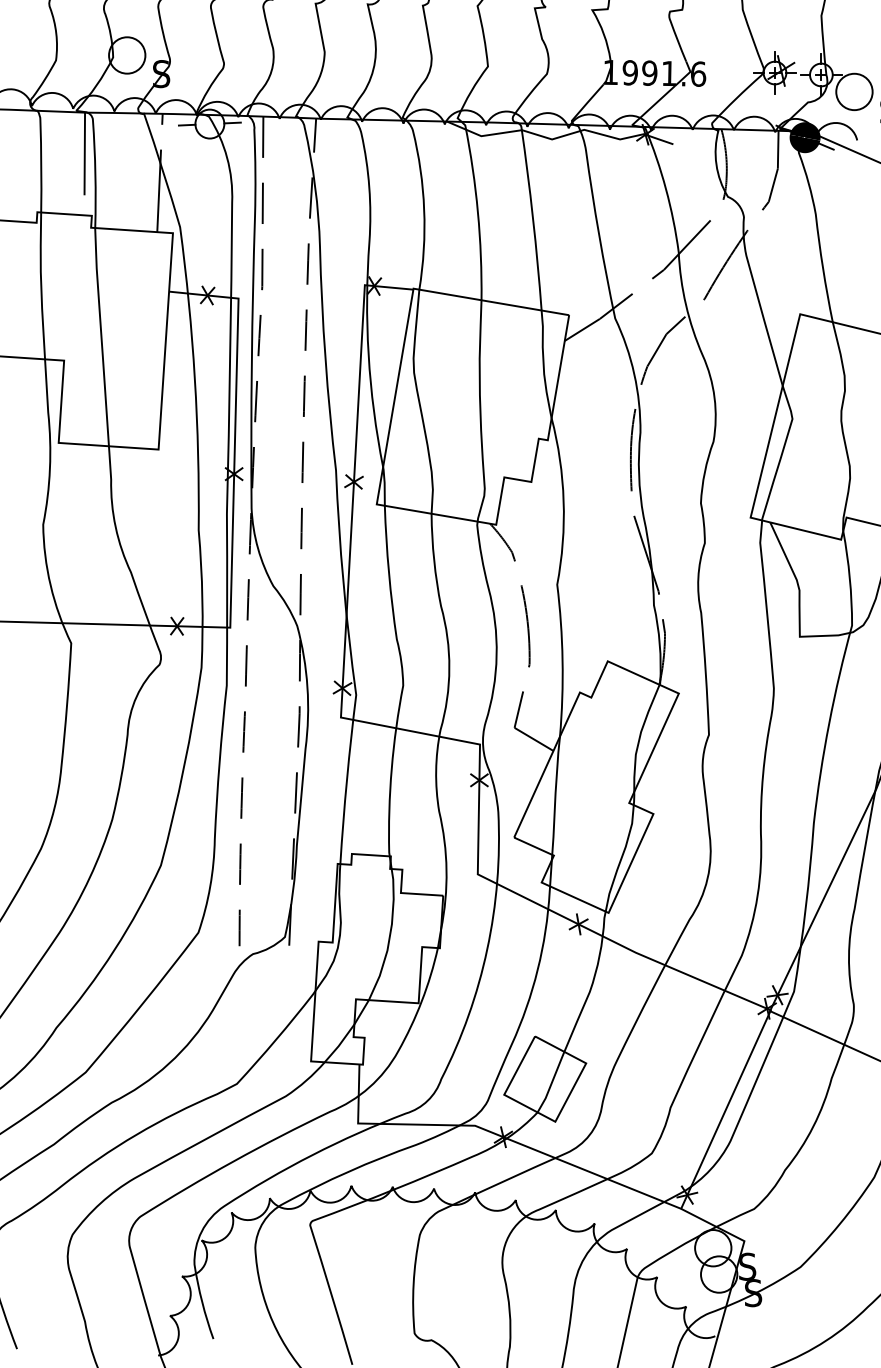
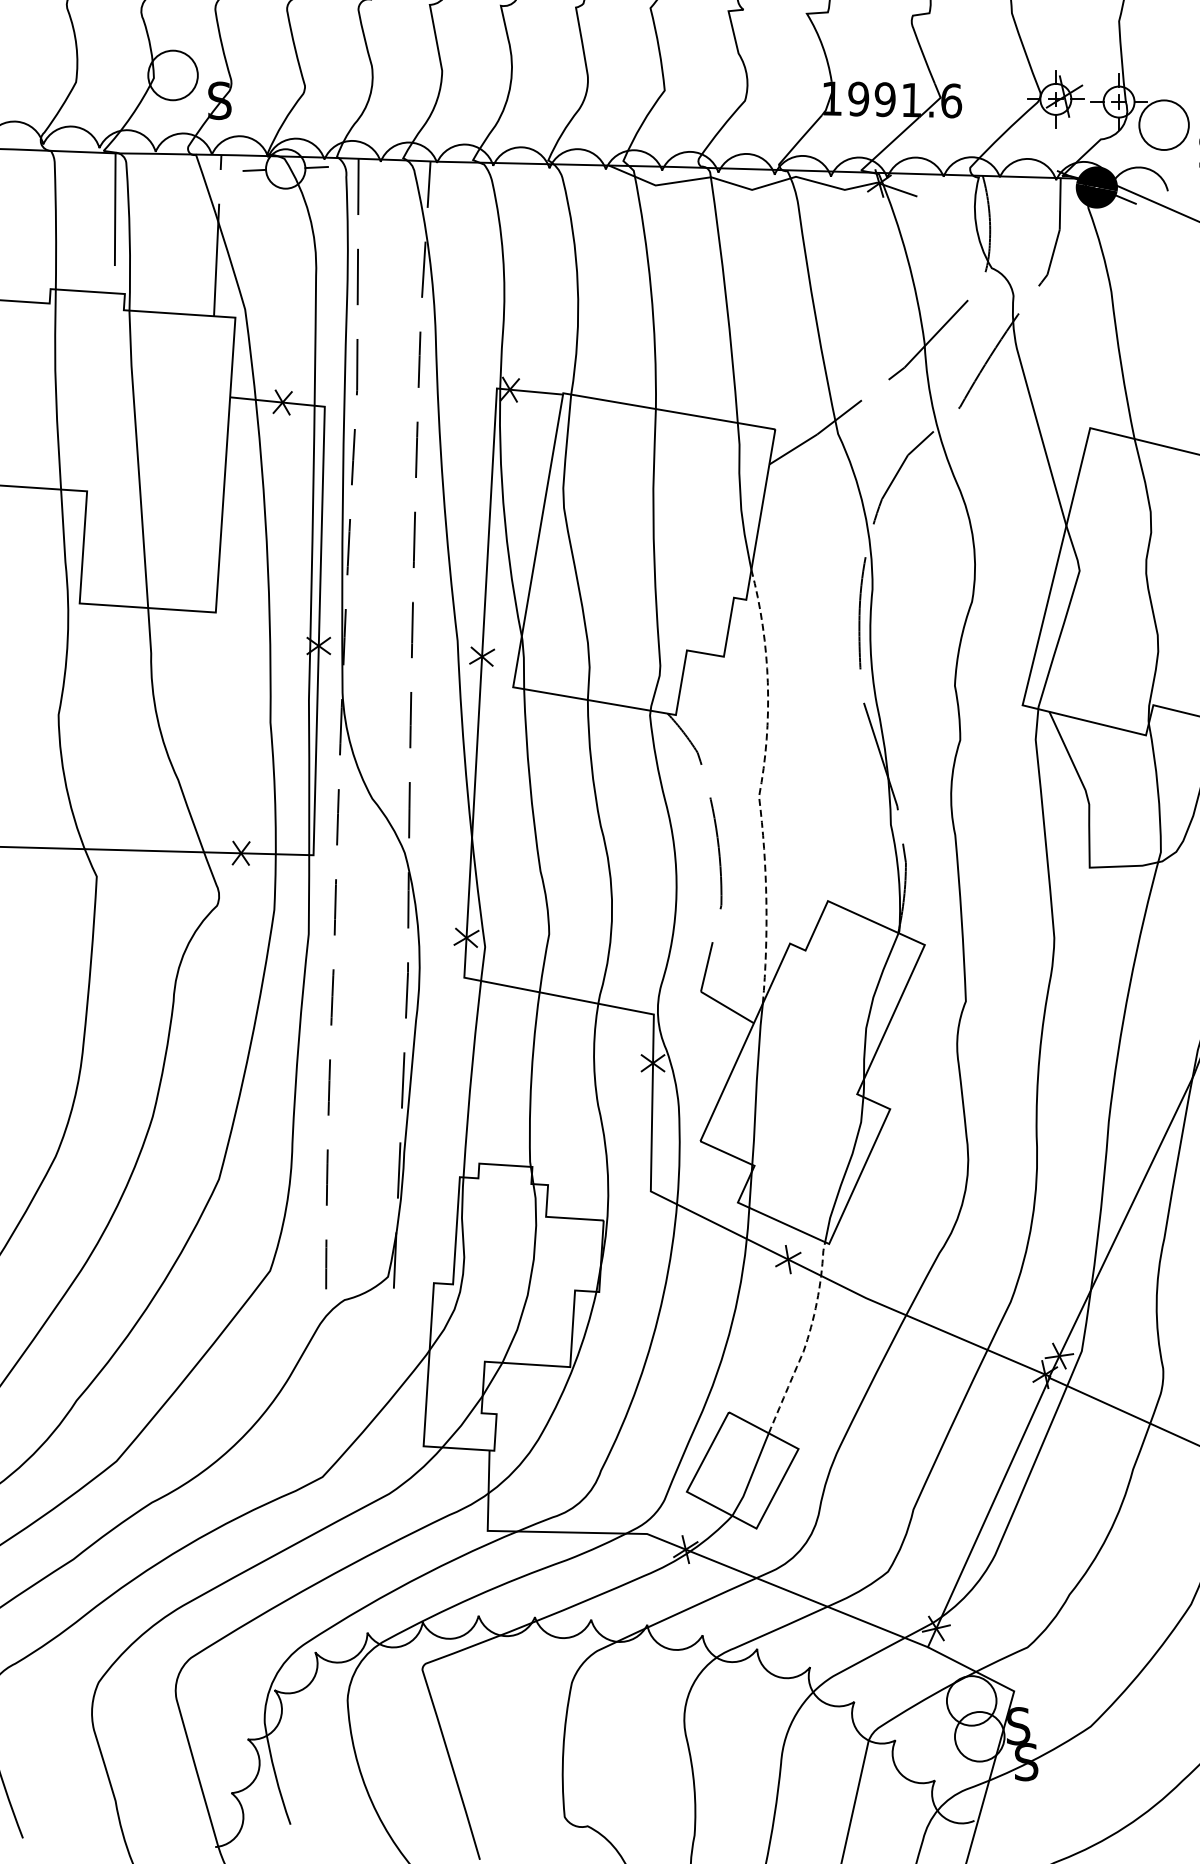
line: (558, 575) -> (760, 784), solid -> dashed
line: (592, 983) -> (807, 1339), solid -> dashed

